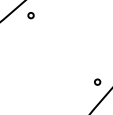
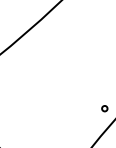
circle: (30, 14) -> (37, 41), removed

